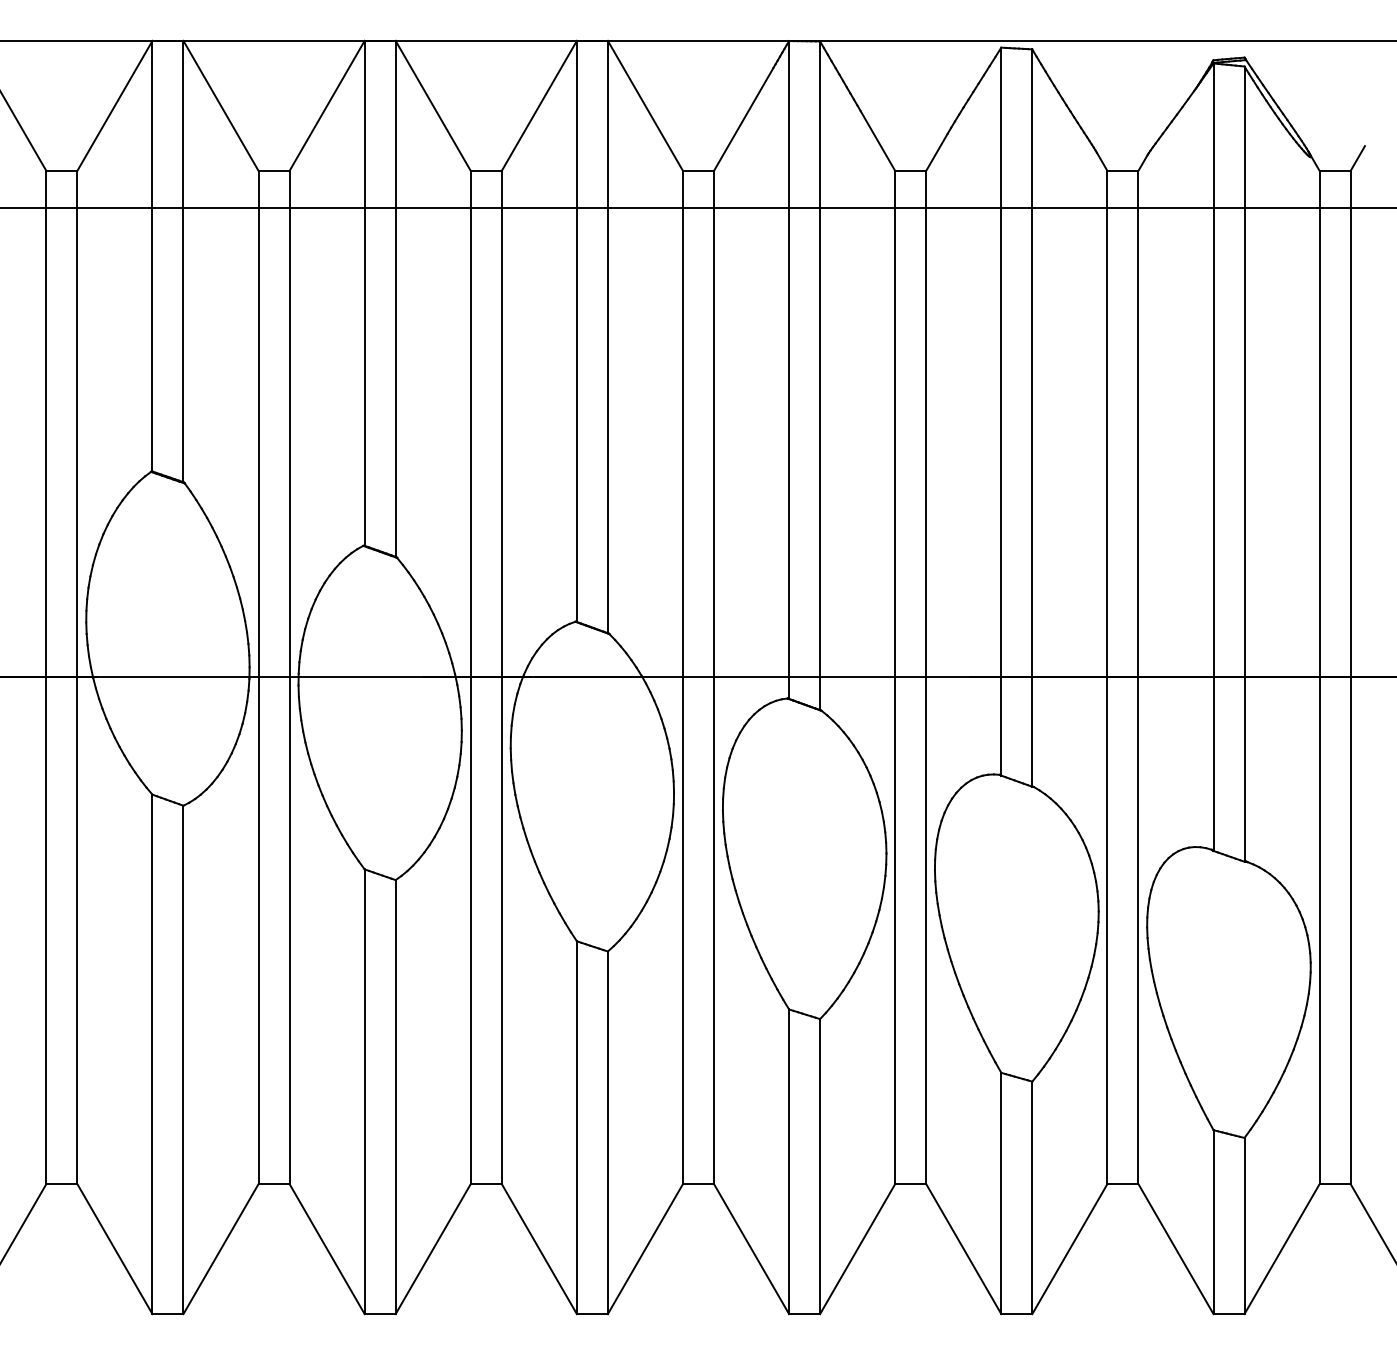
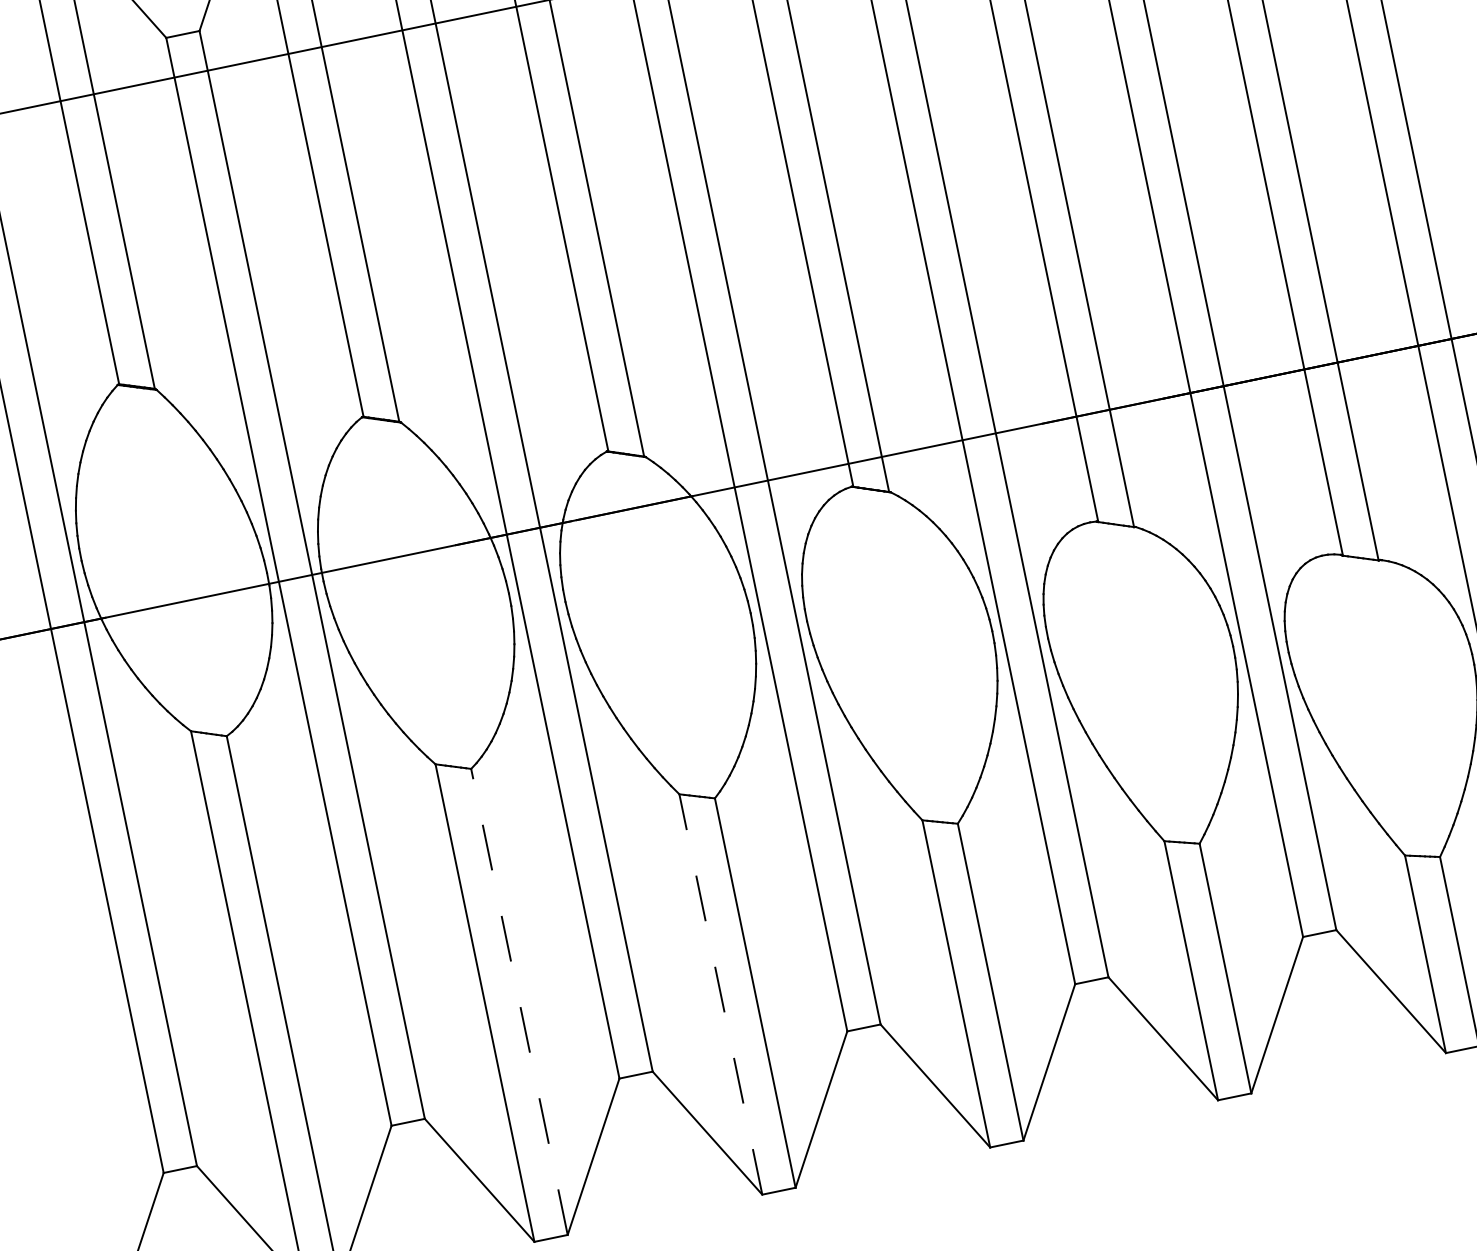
line: (395, 1096) -> (519, 1001), solid -> dashed
line: (576, 1127) -> (720, 994), solid -> dashed

